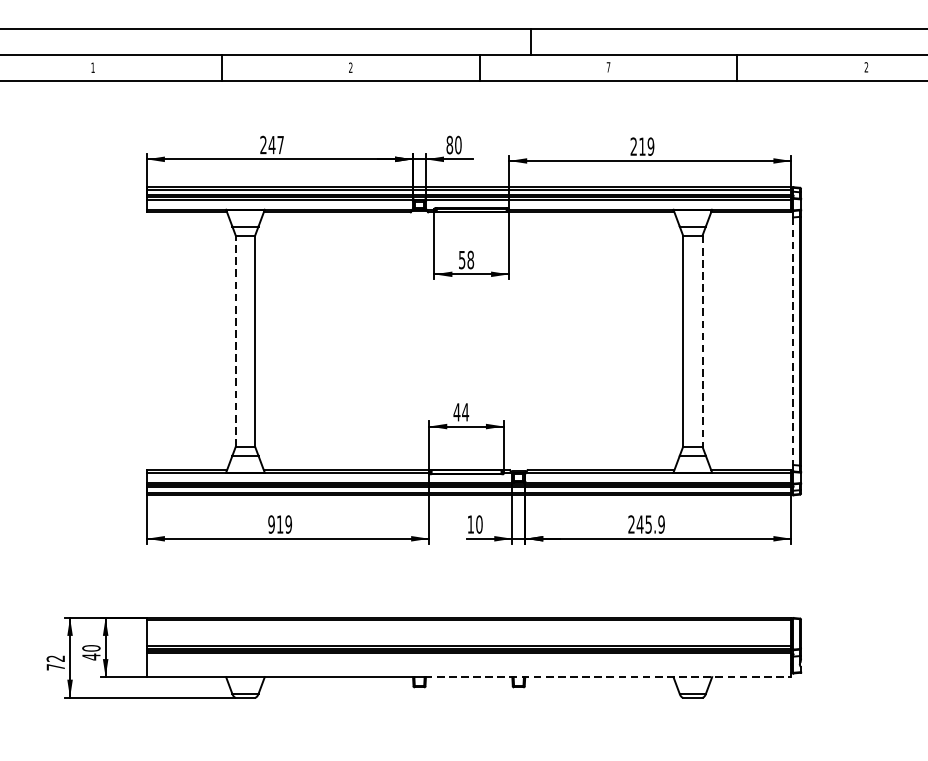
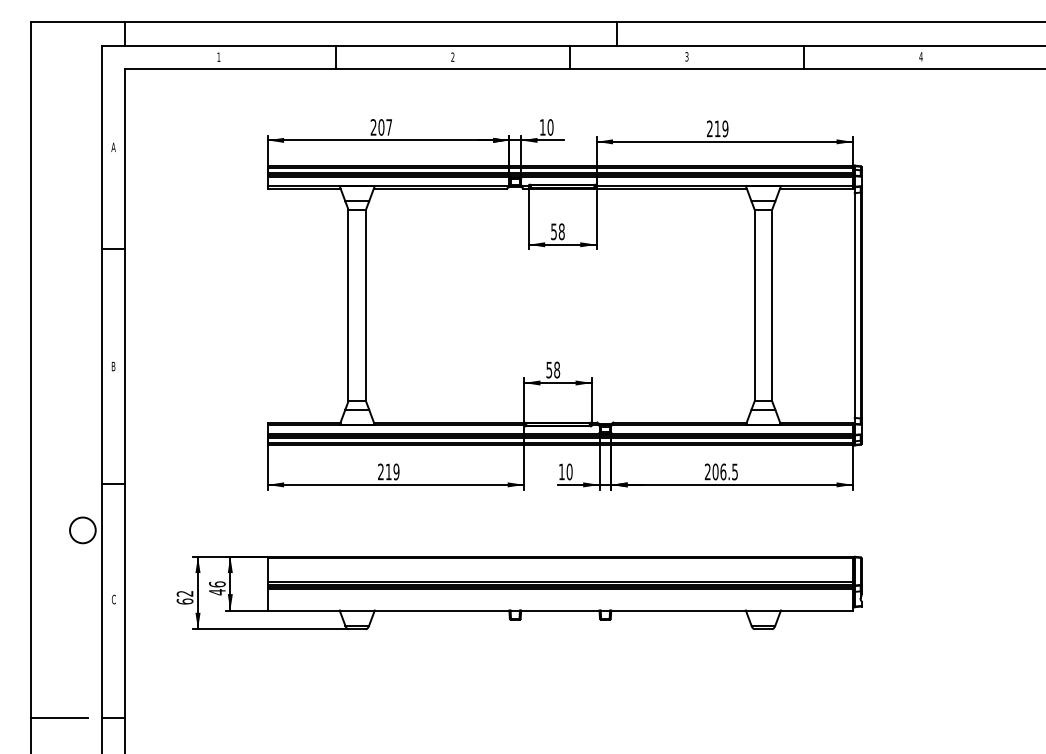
text: (608, 66) -> (686, 56), 7 -> 3
text: (865, 66) -> (920, 56), 2 -> 4
text: (272, 145) -> (381, 127), 247 -> 207
text: (449, 145) -> (542, 127), 80 -> 10
line: (235, 341) -> (348, 305), dashed -> solid
line: (702, 341) -> (772, 305), dashed -> solid
line: (793, 342) -> (854, 306), dashed -> solid
text: (461, 411) -> (553, 369), 44 -> 58
text: (271, 524) -> (380, 471), 919 -> 219
text: (651, 524) -> (725, 471), 245.9 -> 206.5
text: (91, 648) -> (217, 584), 40 -> 46
text: (55, 667) -> (184, 601), 72 -> 62
line: (608, 677) -> (686, 610), dashed -> solid

